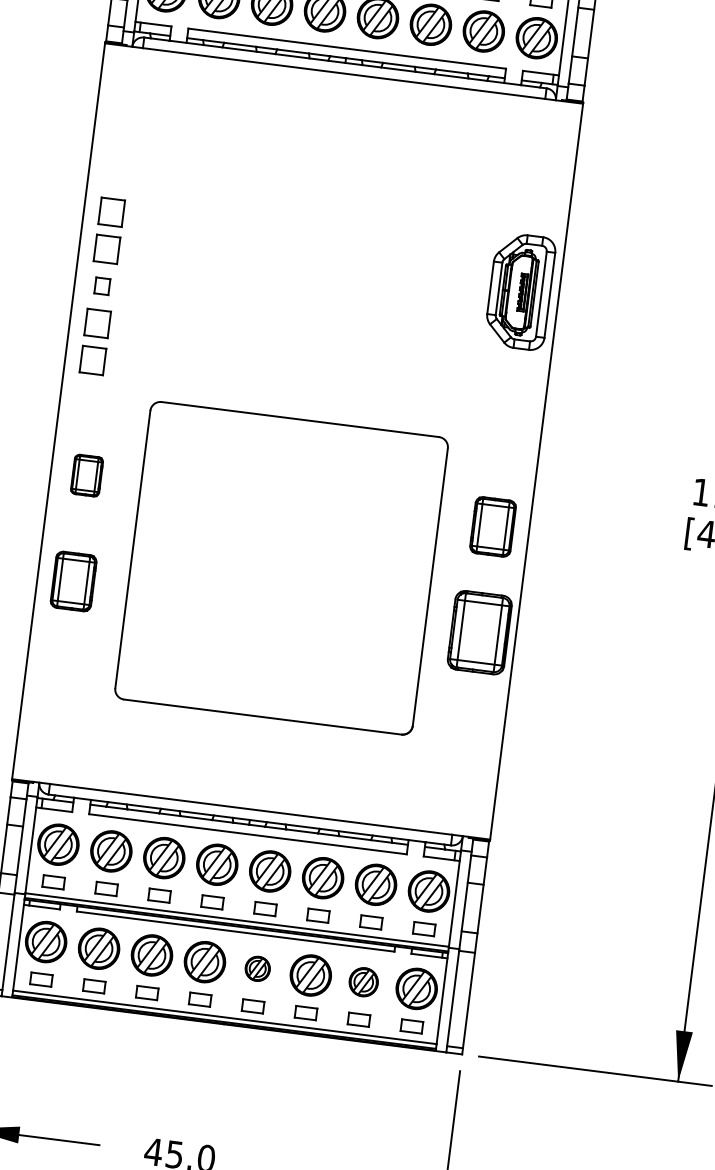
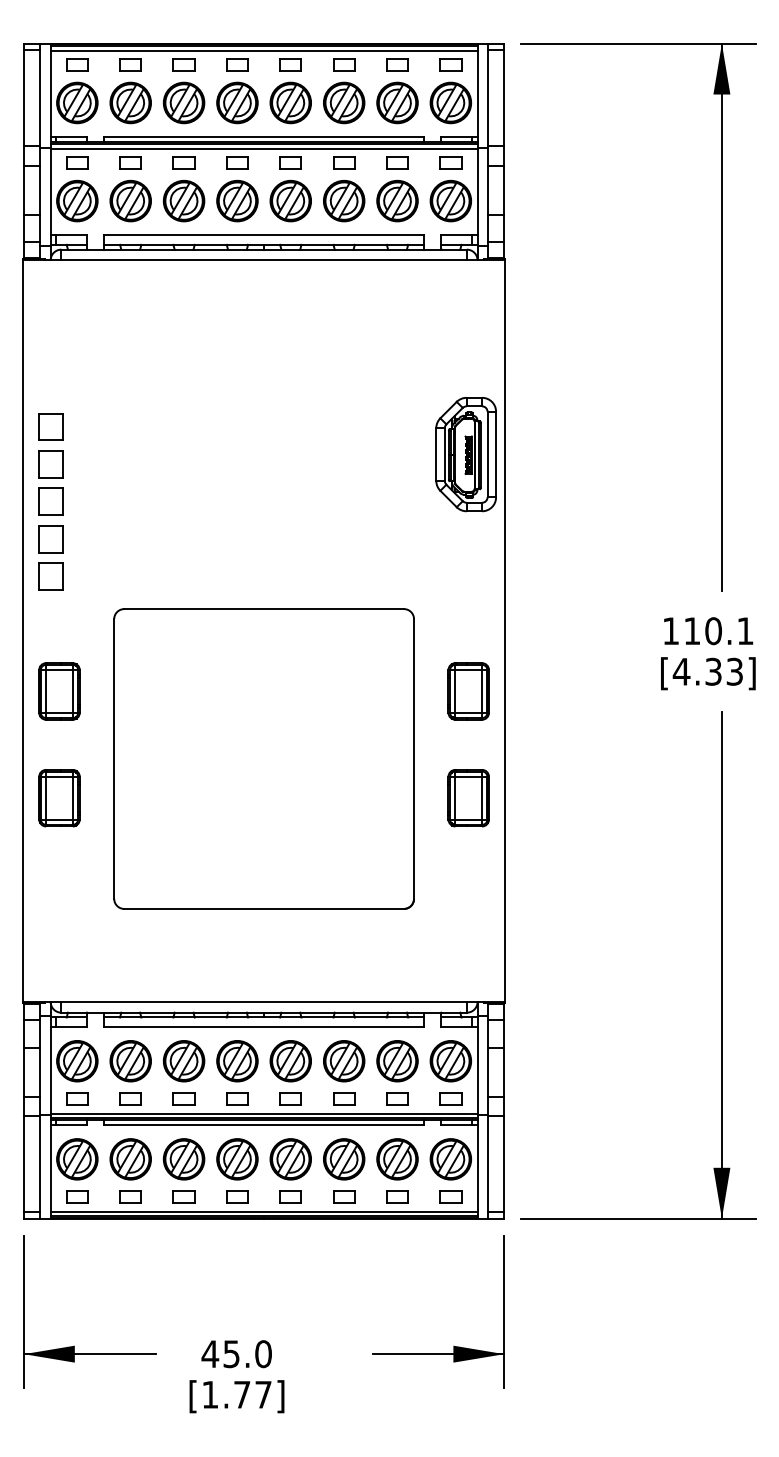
part: (101, 286) -> (50, 501), size x1.67
part: (87, 475) -> (59, 691), size x1.43
part: (479, 633) -> (468, 798), size x0.71
part: (257, 968) -> (290, 1159), size x1.67
part: (363, 982) -> (397, 1159), size x1.43

